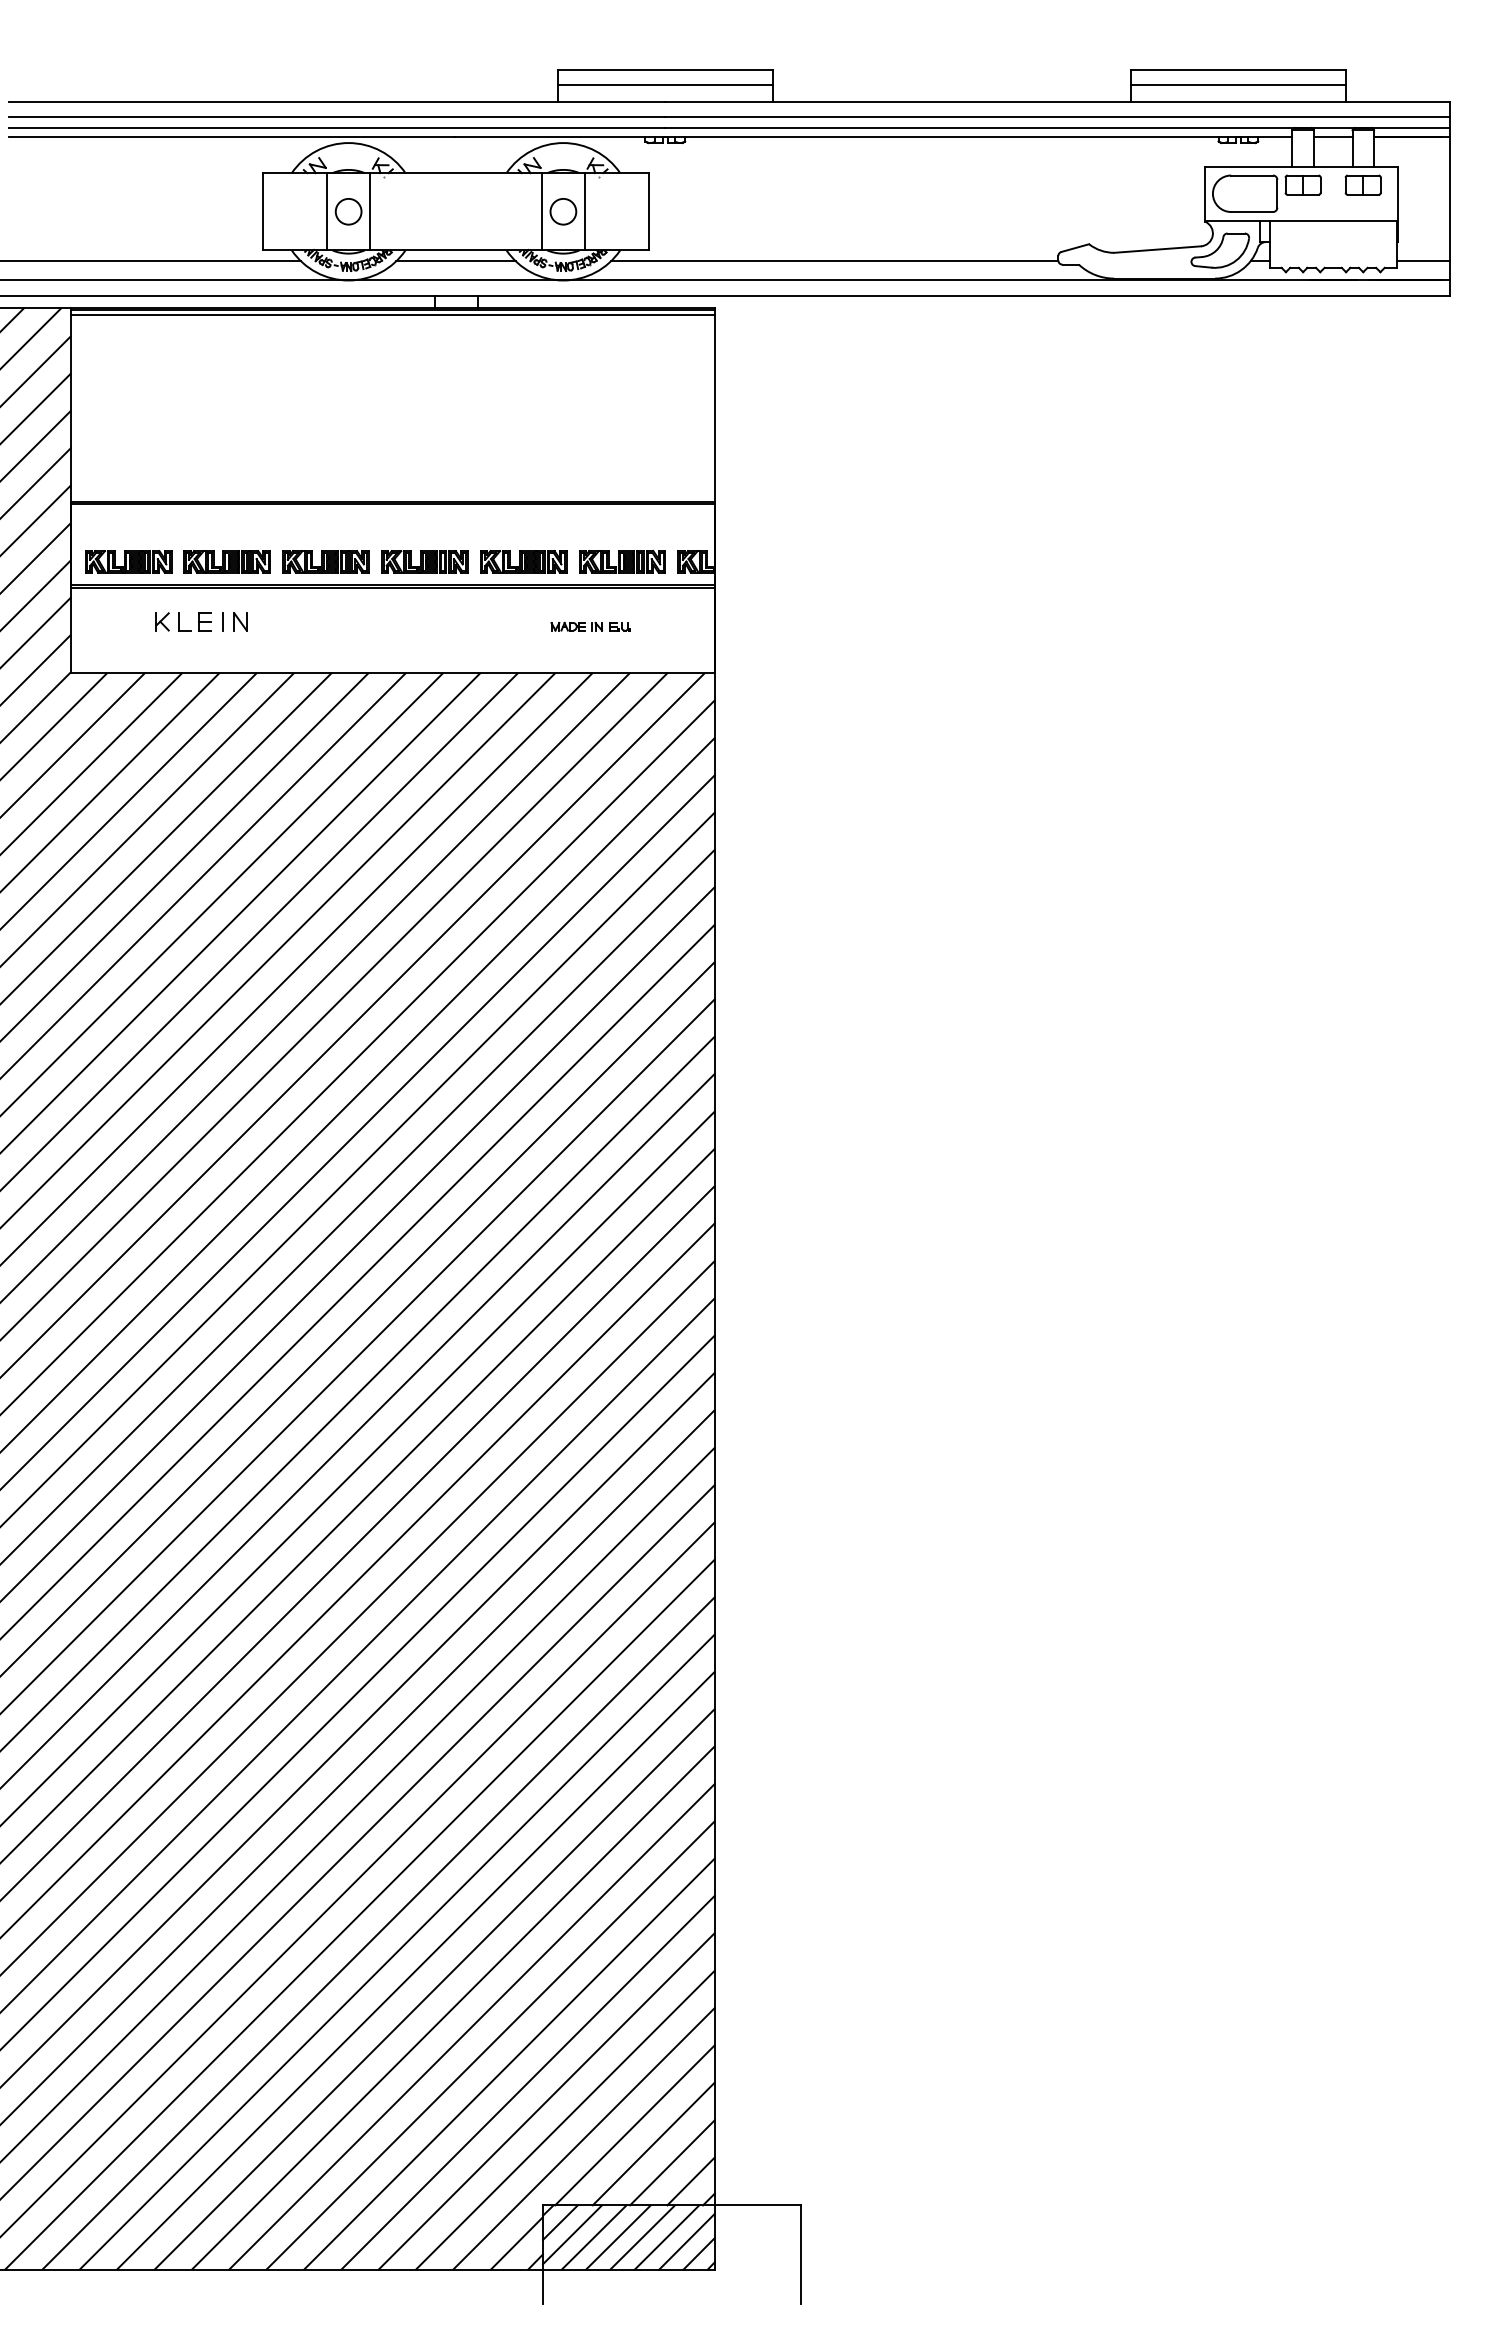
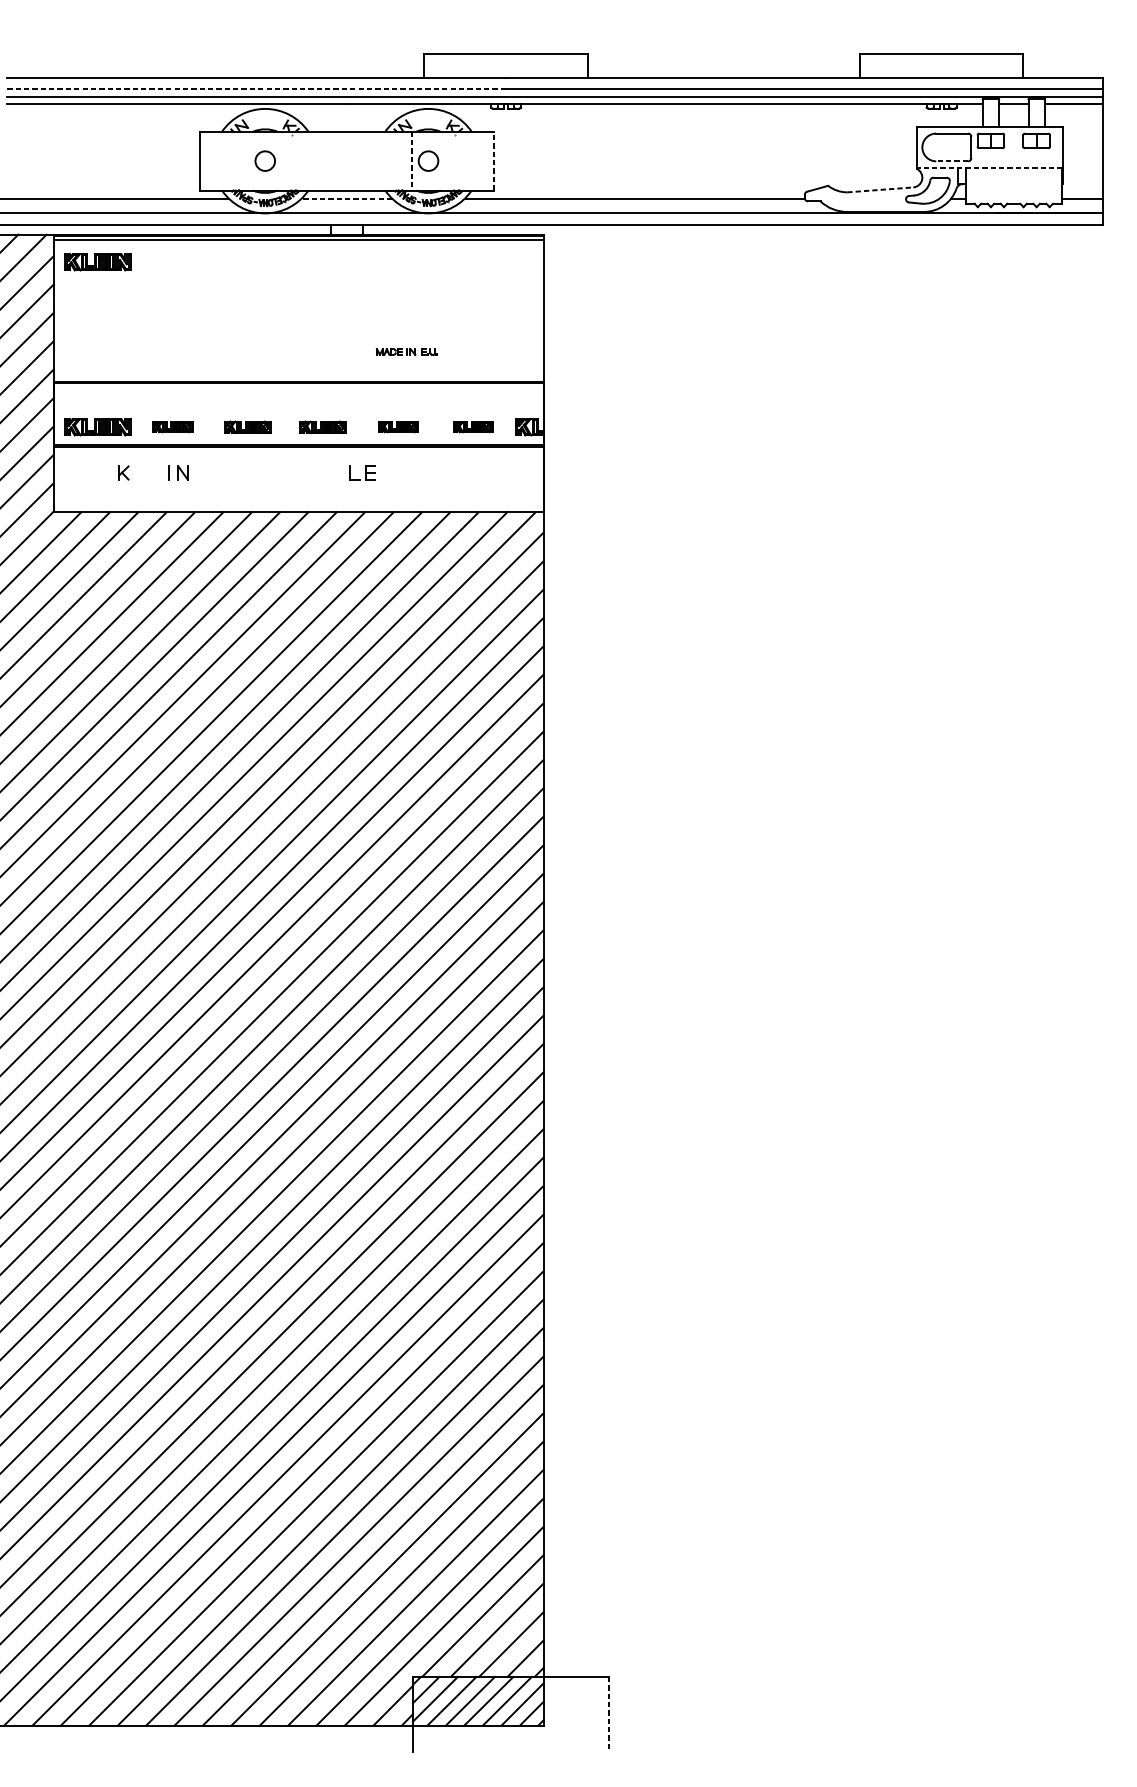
line: (664, 85) -> (505, 65), removed
line: (1237, 85) -> (941, 65), removed
line: (336, 116) -> (256, 88), solid -> dashed
line: (327, 211) -> (249, 160), removed
line: (370, 211) -> (281, 160), removed
line: (541, 211) -> (411, 160), solid -> dashed
line: (584, 211) -> (444, 160), removed
line: (649, 211) -> (493, 160), solid -> dashed
line: (1252, 212) -> (952, 161), solid -> dashed
line: (1301, 220) -> (989, 167), solid -> dashed
line: (1157, 249) -> (880, 189), solid -> dashed
line: (456, 261) -> (347, 198), solid -> dashed
part: (128, 344) -> (97, 262), added
part: (226, 561) -> (172, 427), size x0.6
part: (325, 561) -> (247, 427), size x0.7
part: (424, 561) -> (322, 427), size x0.7
part: (523, 561) -> (398, 427), size x0.6
part: (622, 561) -> (473, 427), size x0.6
part: (194, 621) -> (362, 472), moved
part: (590, 626) -> (406, 351), moved
line: (800, 2255) -> (608, 1715), solid -> dashed

